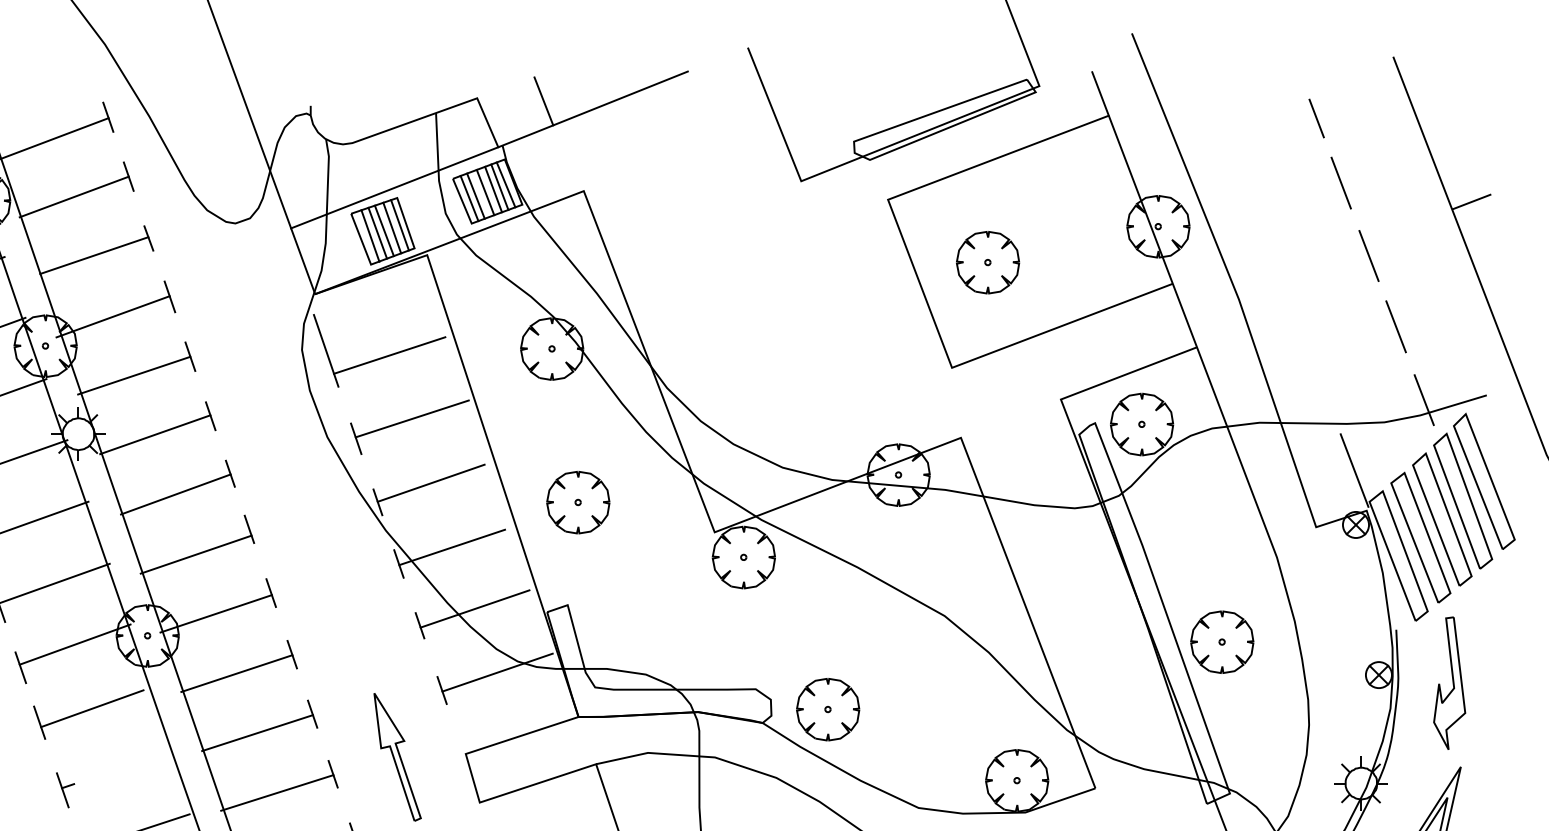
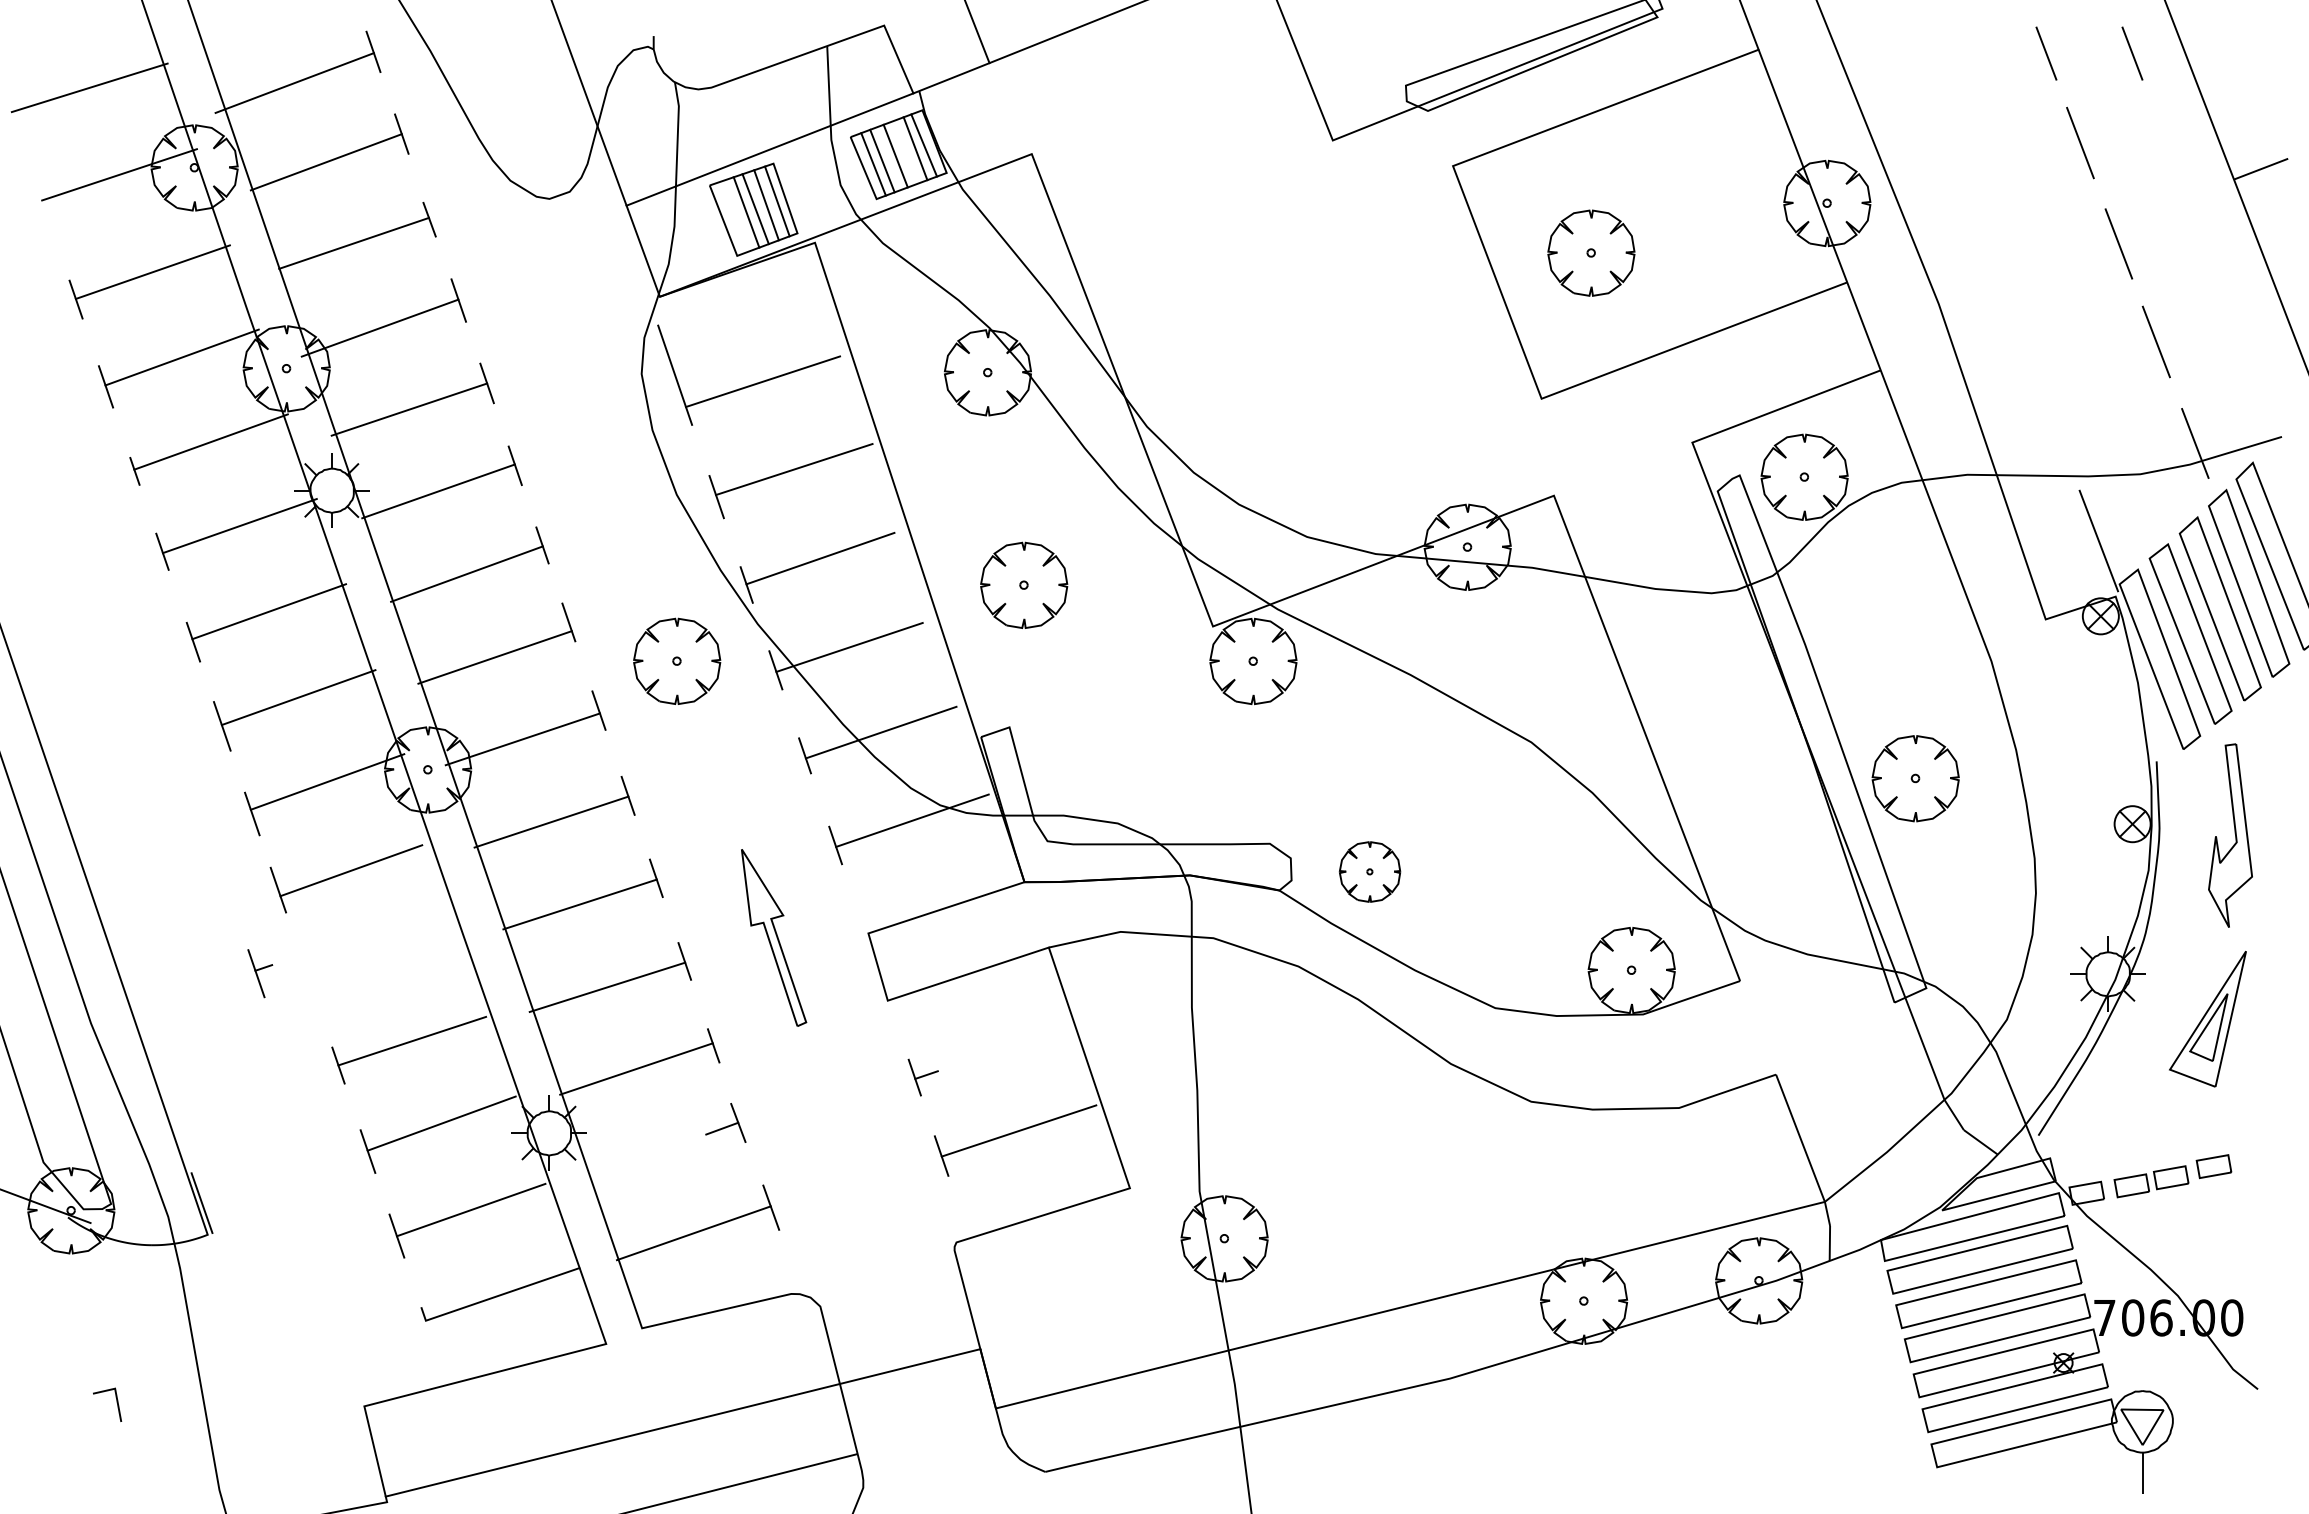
line: (1378, 118) -> (2132, 53), added
line: (493, 189) -> (906, 151), removed
line: (369, 235) -> (735, 215), removed
part: (327, 556) -> (677, 660), added
part: (827, 709) -> (1369, 871), size x0.7
part: (65, 790) -> (260, 973), moved

